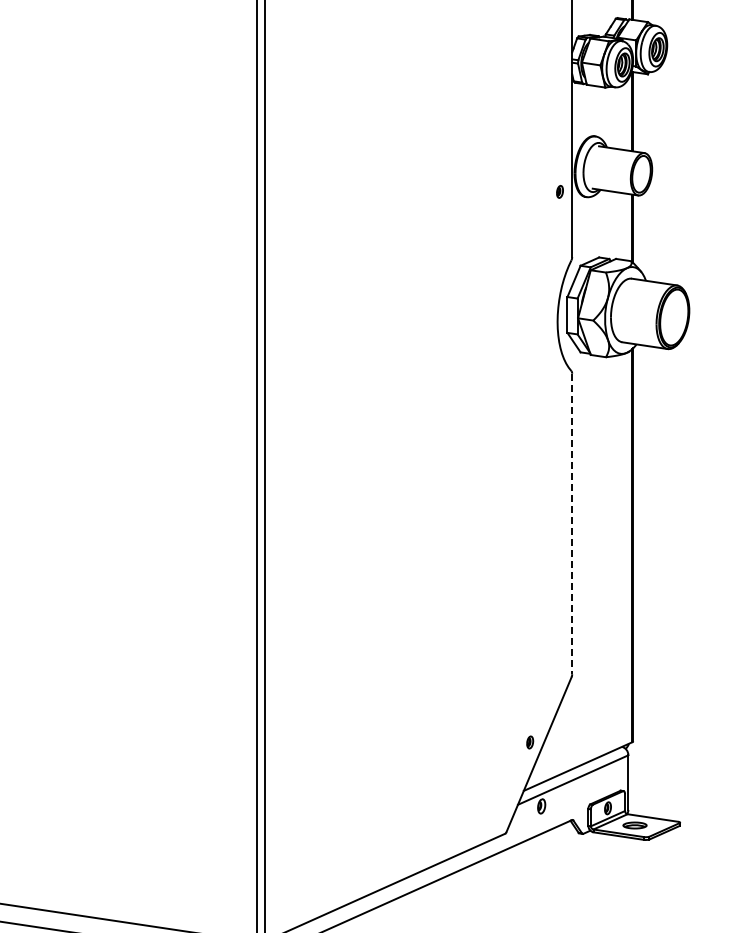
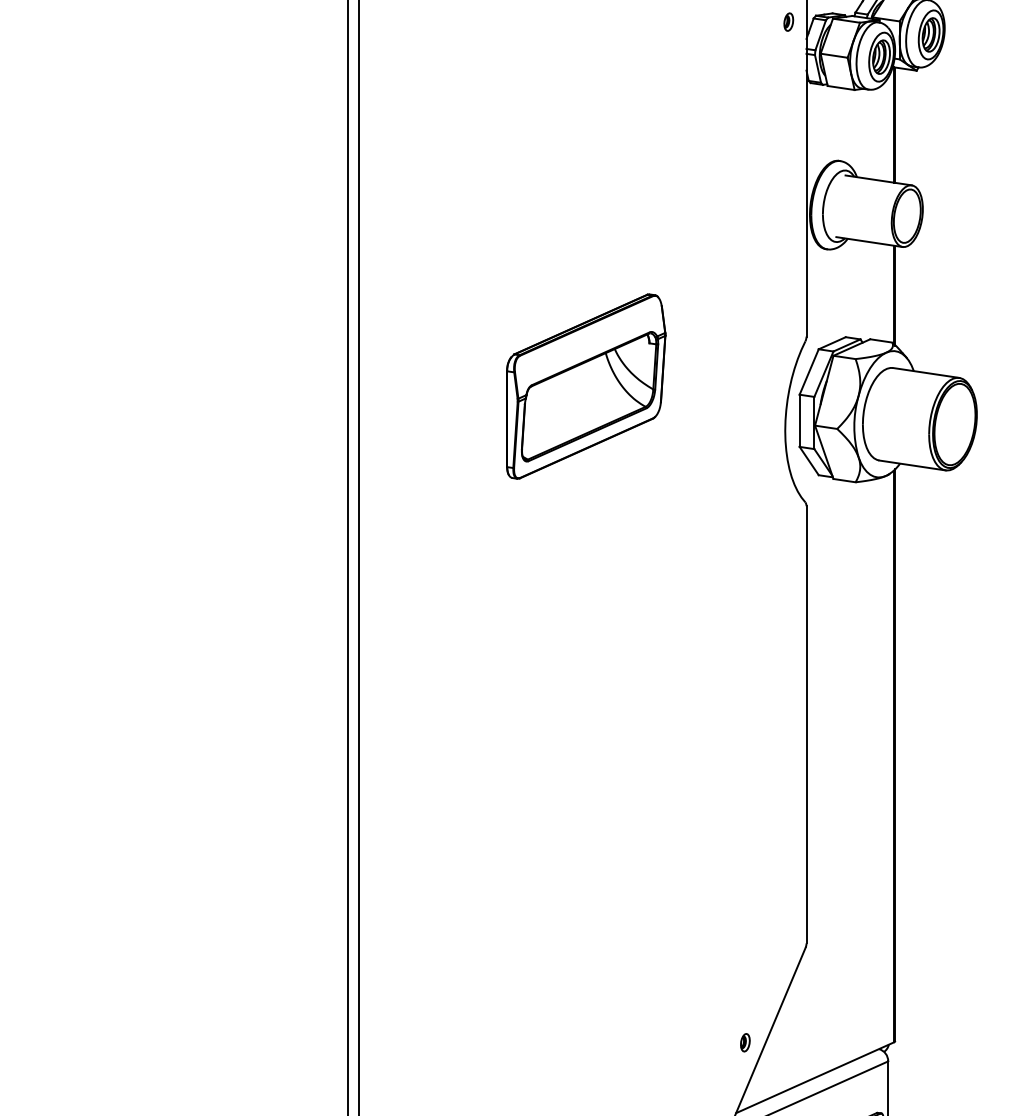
part: (559, 191) -> (788, 21), moved
part: (420, 291) -> (585, 386), added
line: (572, 524) -> (806, 725), dashed -> solid

